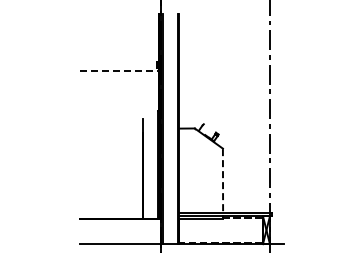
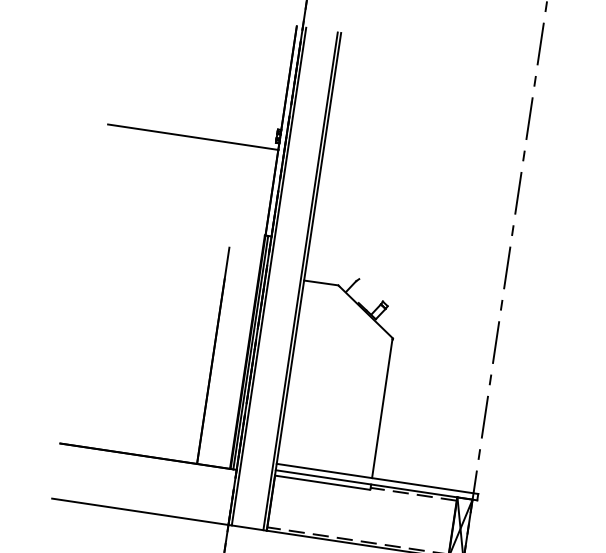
line: (119, 71) -> (193, 137), dashed -> solid
line: (223, 181) -> (383, 409), dashed -> solid

